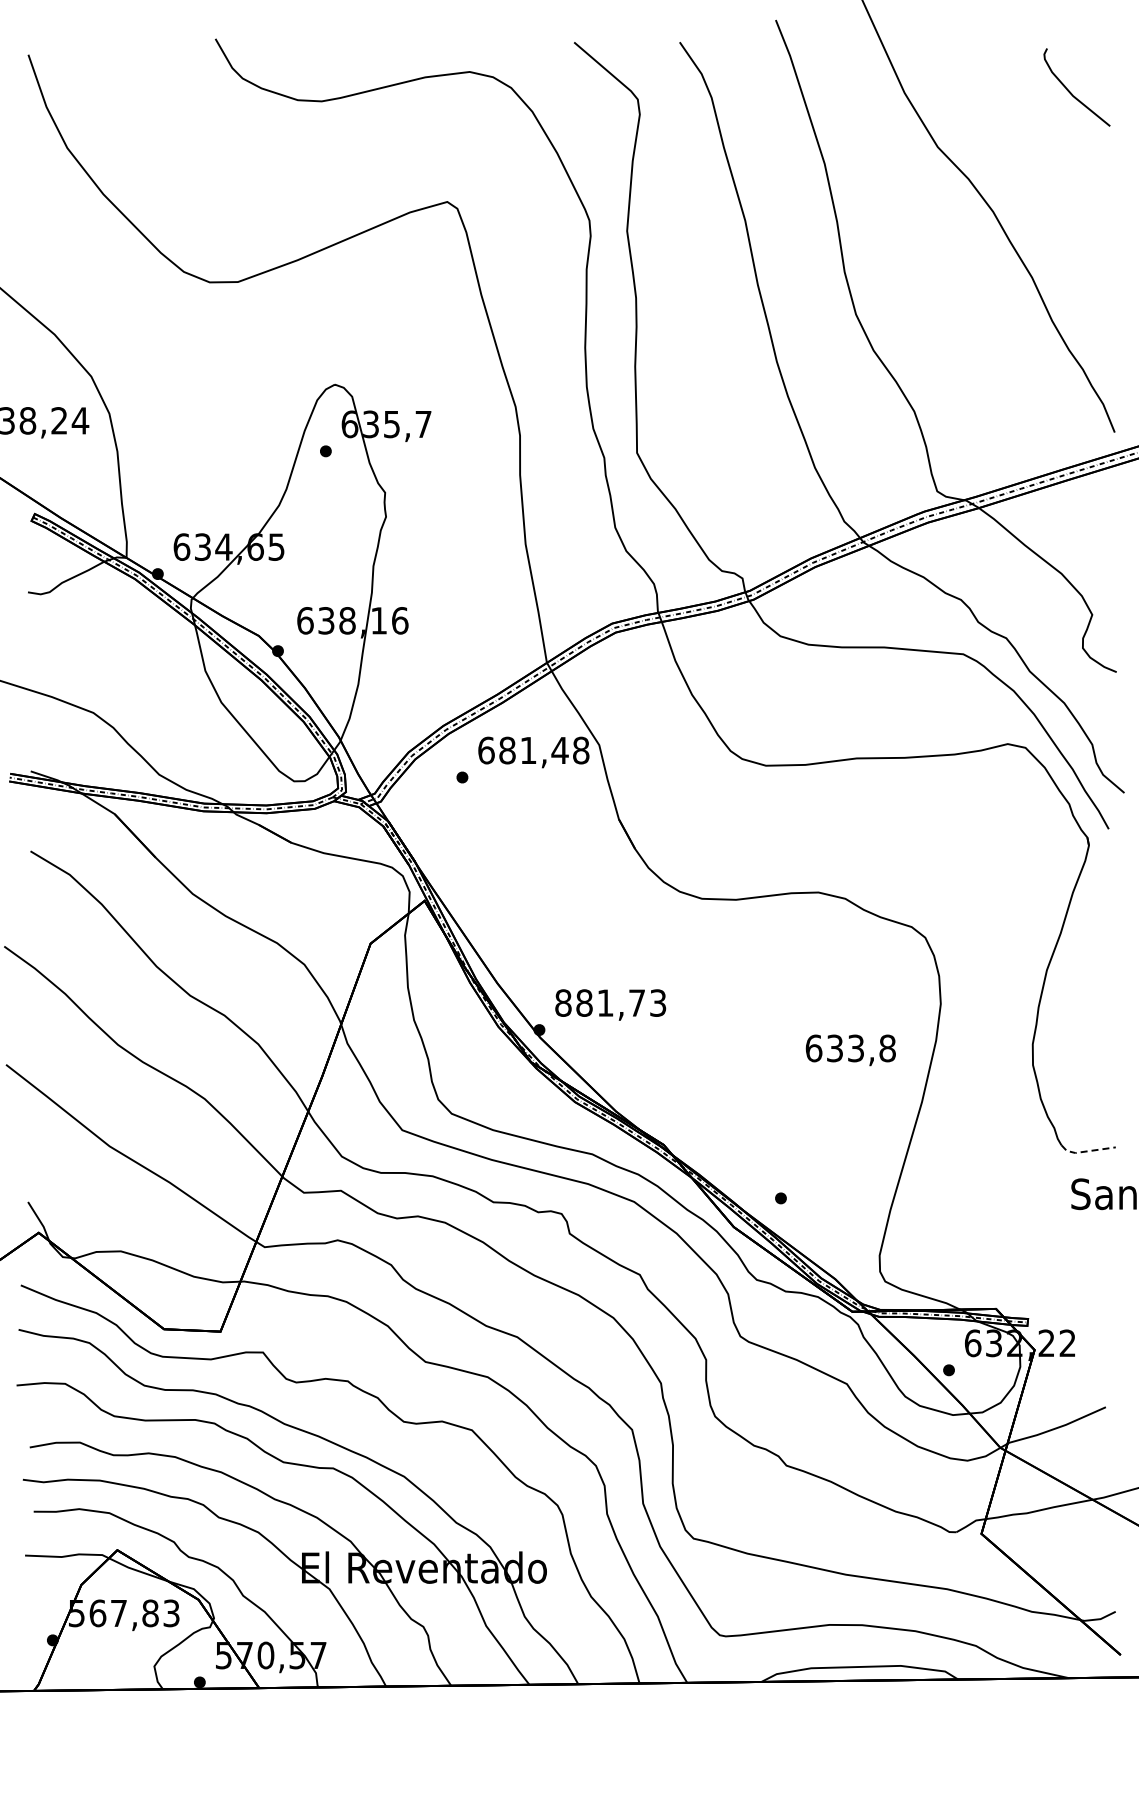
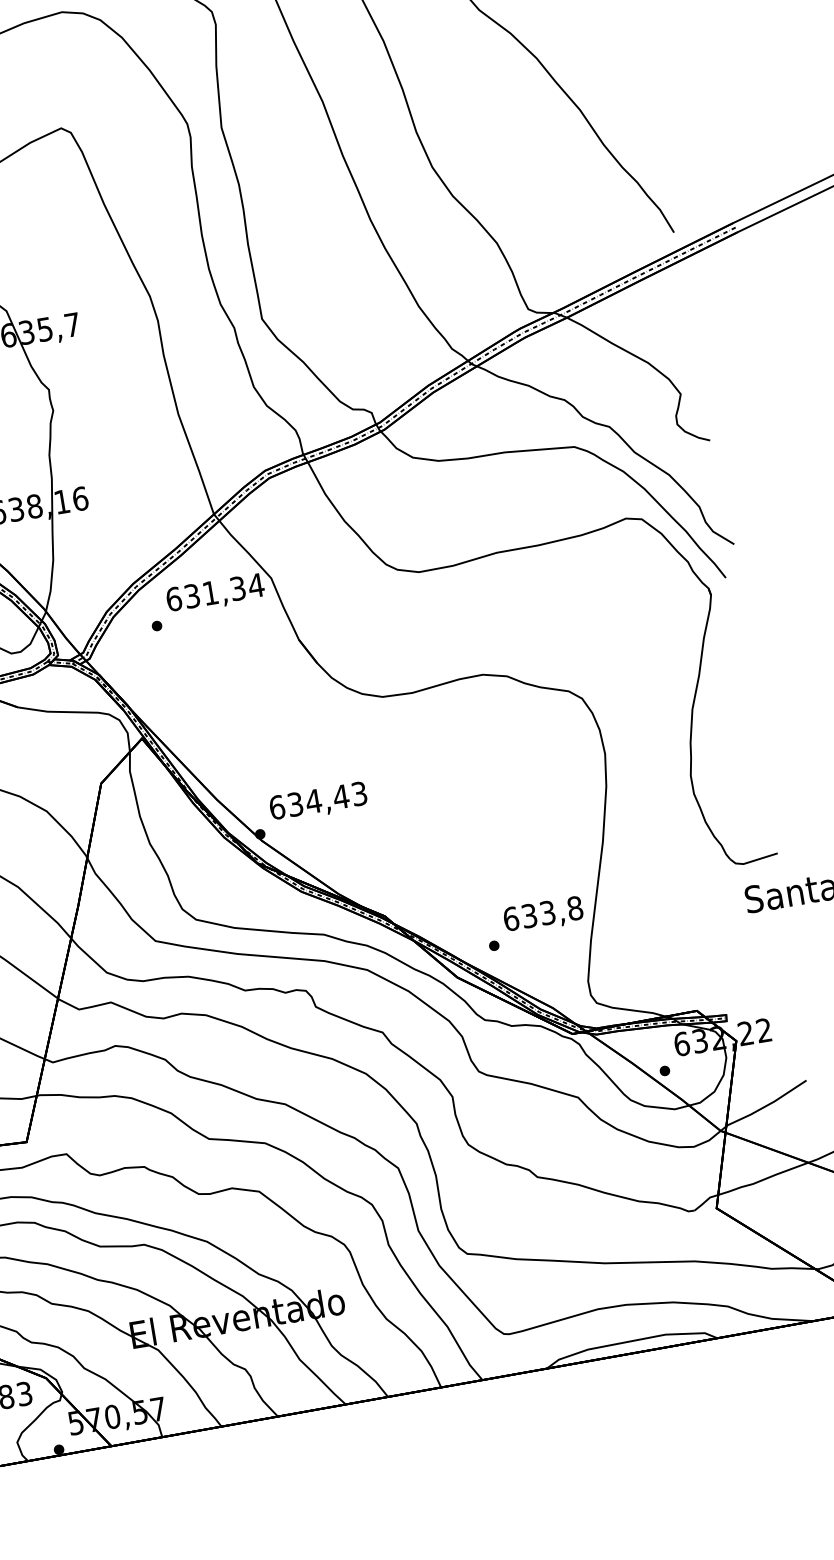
text: (544, 750) -> (224, 590), 681,48 -> 631,34
text: (600, 1002) -> (309, 801), 881,73 -> 634,43
text: (850, 1050) -> (543, 915), moved
line: (1086, 1151) -> (752, 861), dashed -> solid

